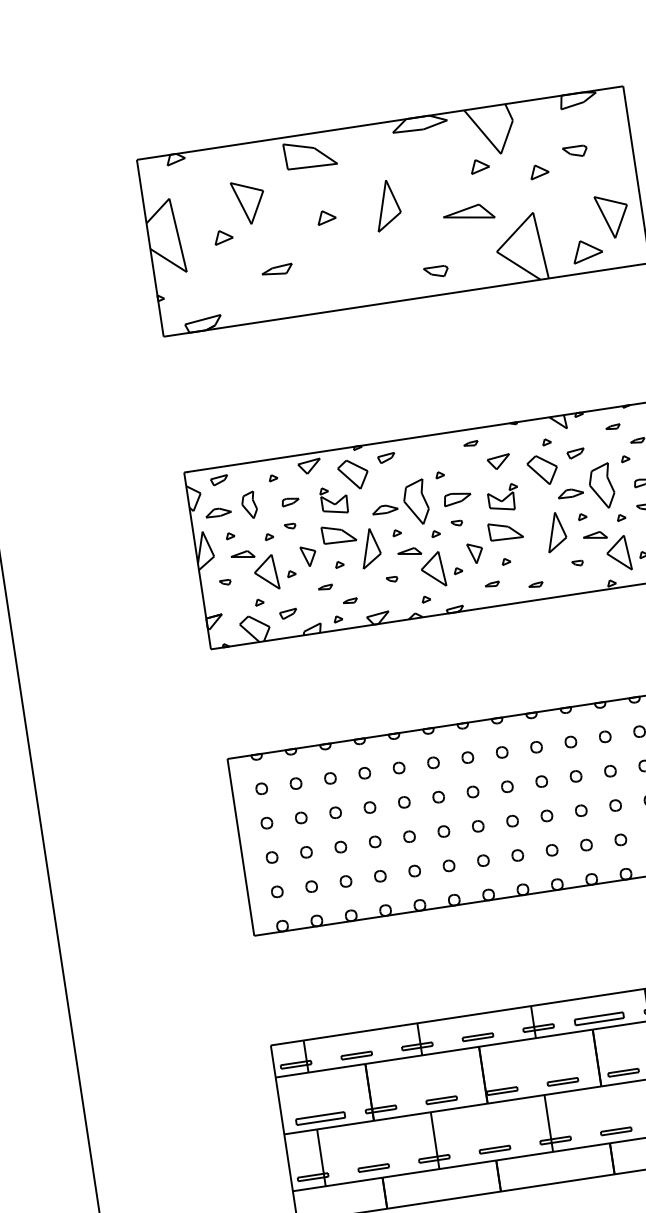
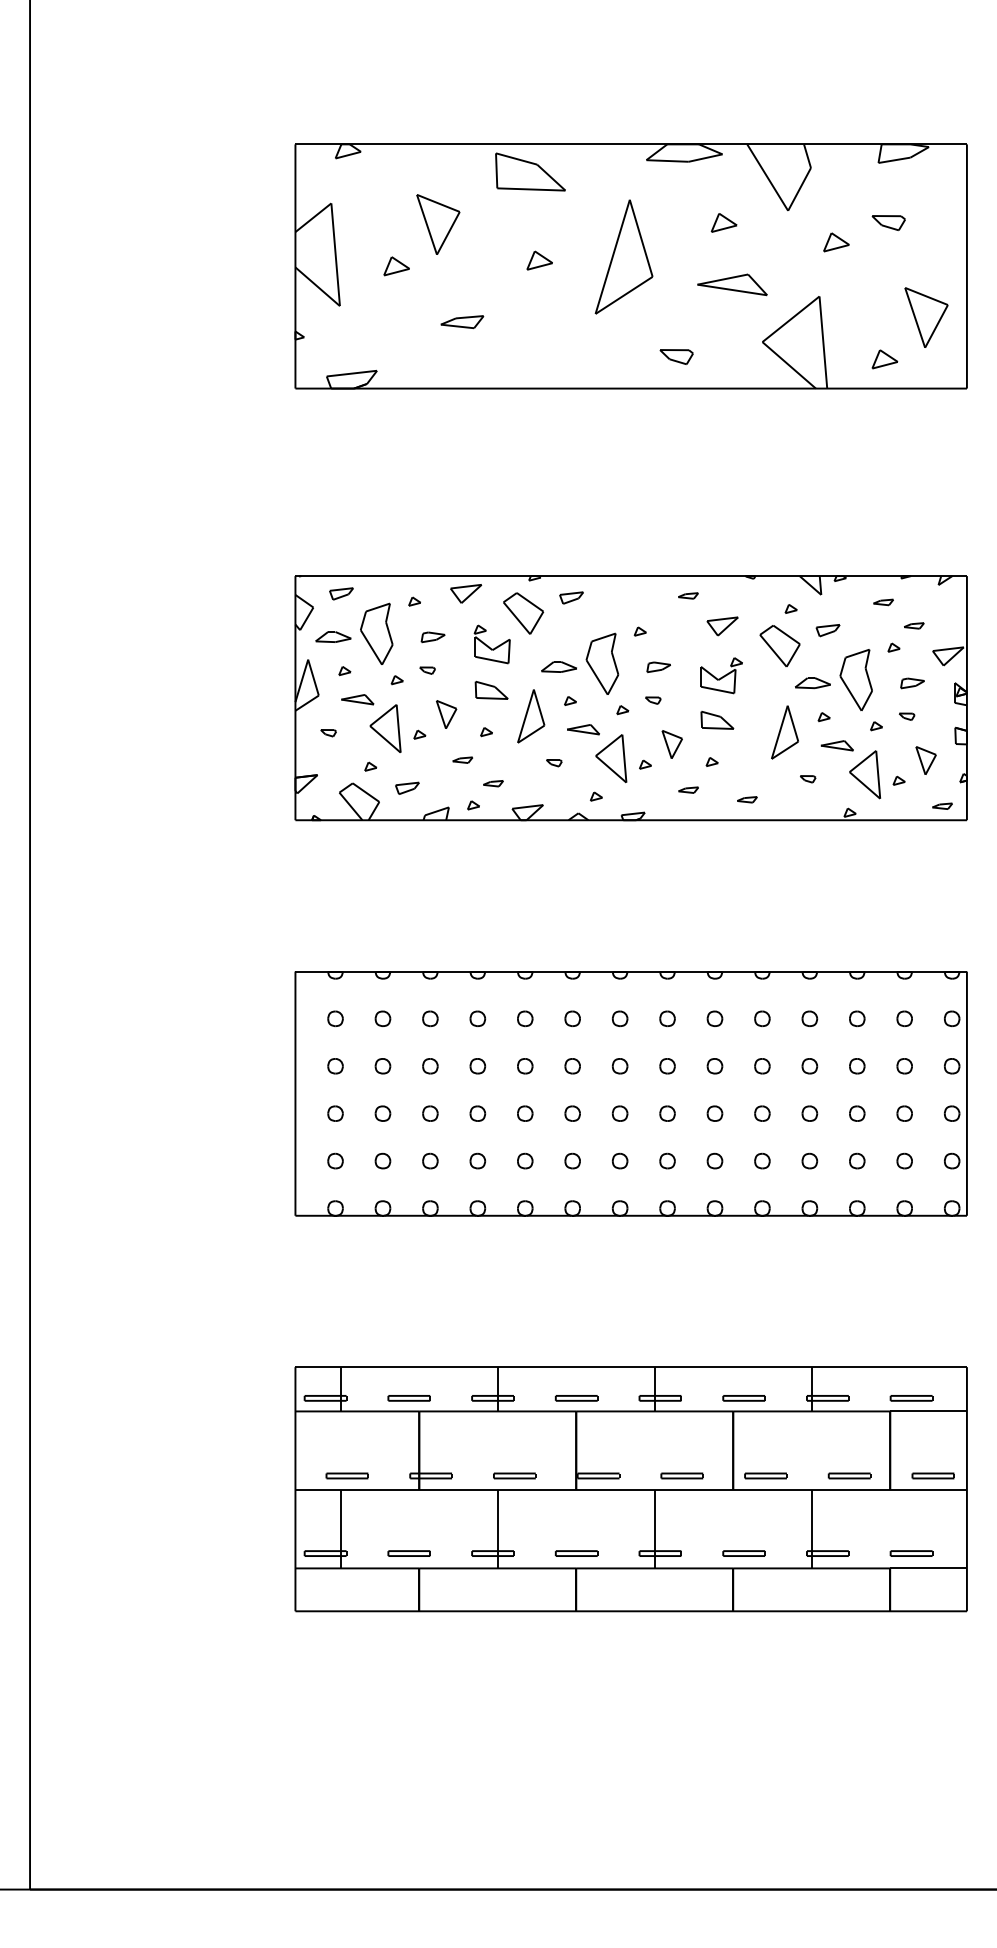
part: (479, 165) -> (723, 222), moved
part: (386, 205) -> (623, 256), size x1.67
part: (587, 251) -> (884, 359), size x0.62
part: (457, 498) -> (658, 667), size x0.62
part: (249, 505) -> (376, 633), size x1.67
part: (505, 530) -> (717, 720), size x0.71
part: (338, 533) -> (491, 689), size x0.71
part: (598, 1019) -> (743, 1398), size x0.62
part: (319, 1118) -> (346, 1475), size x0.62

